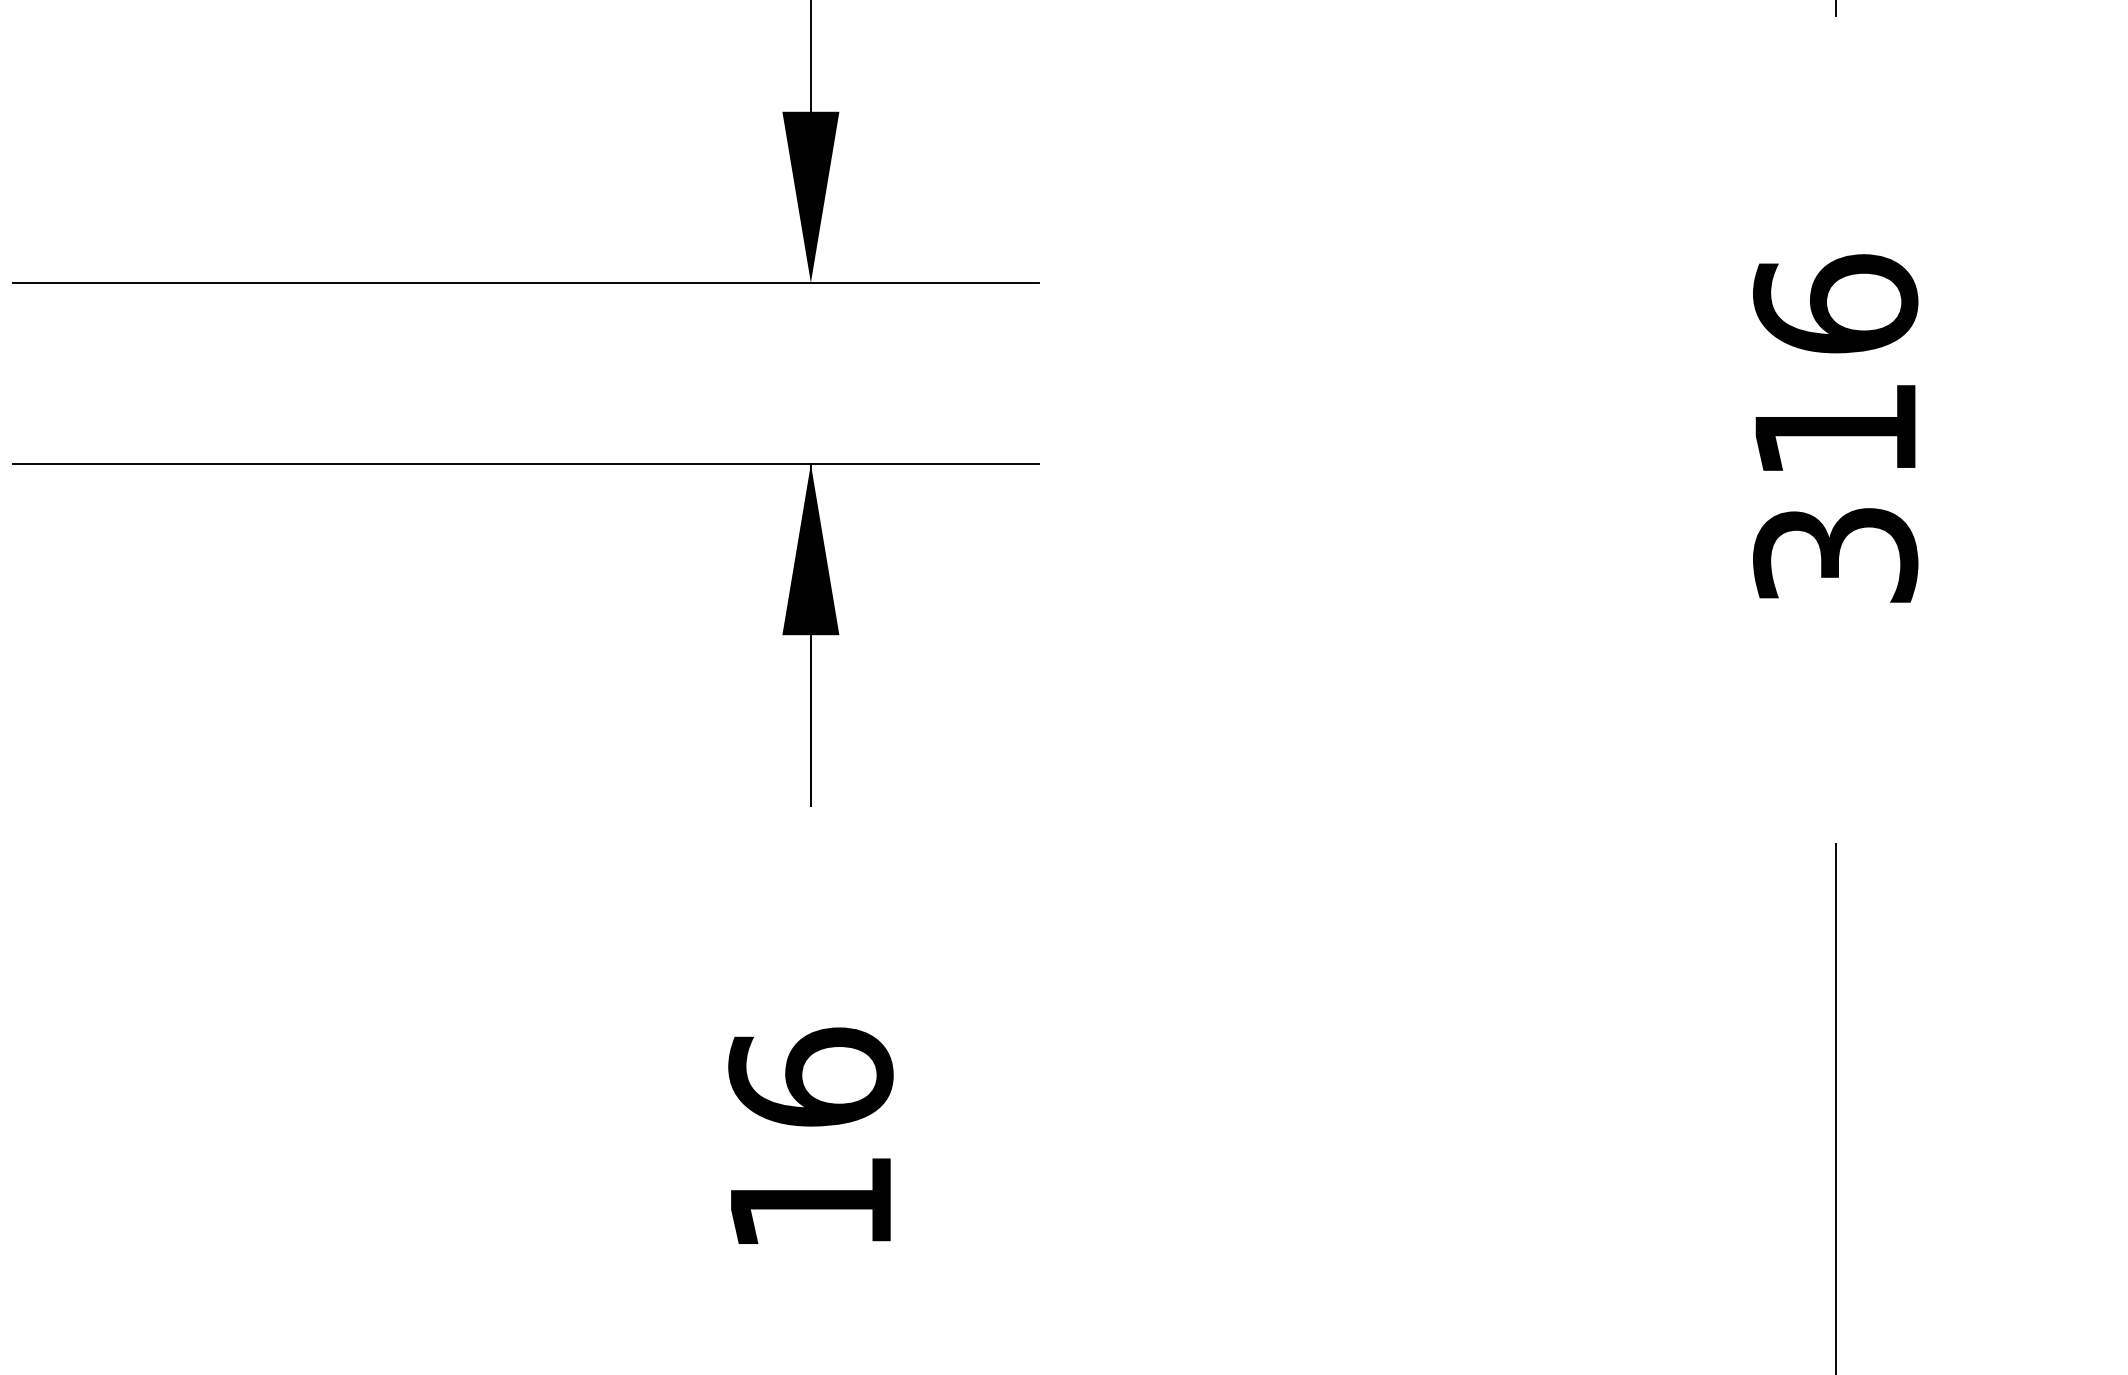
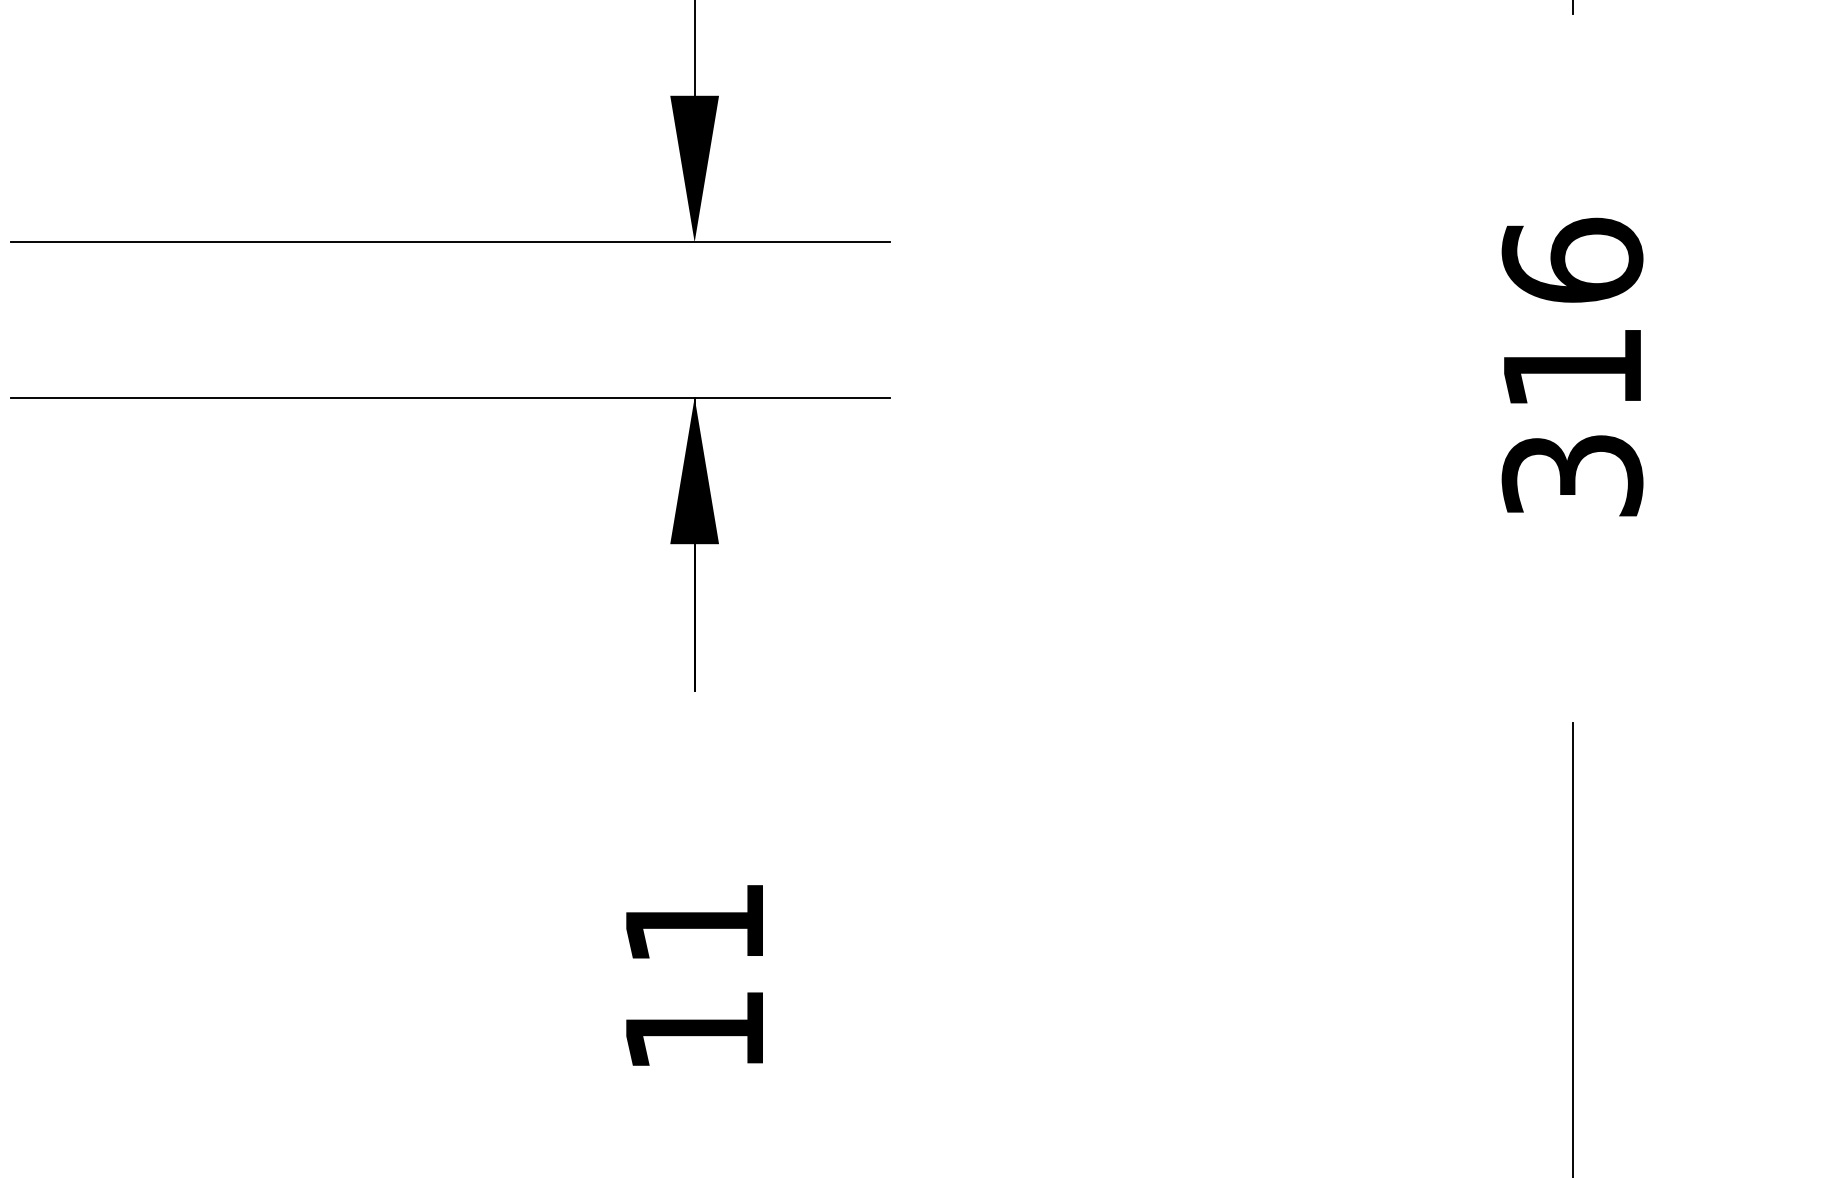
text: (810, 1076) -> (694, 922), 16 -> 11

